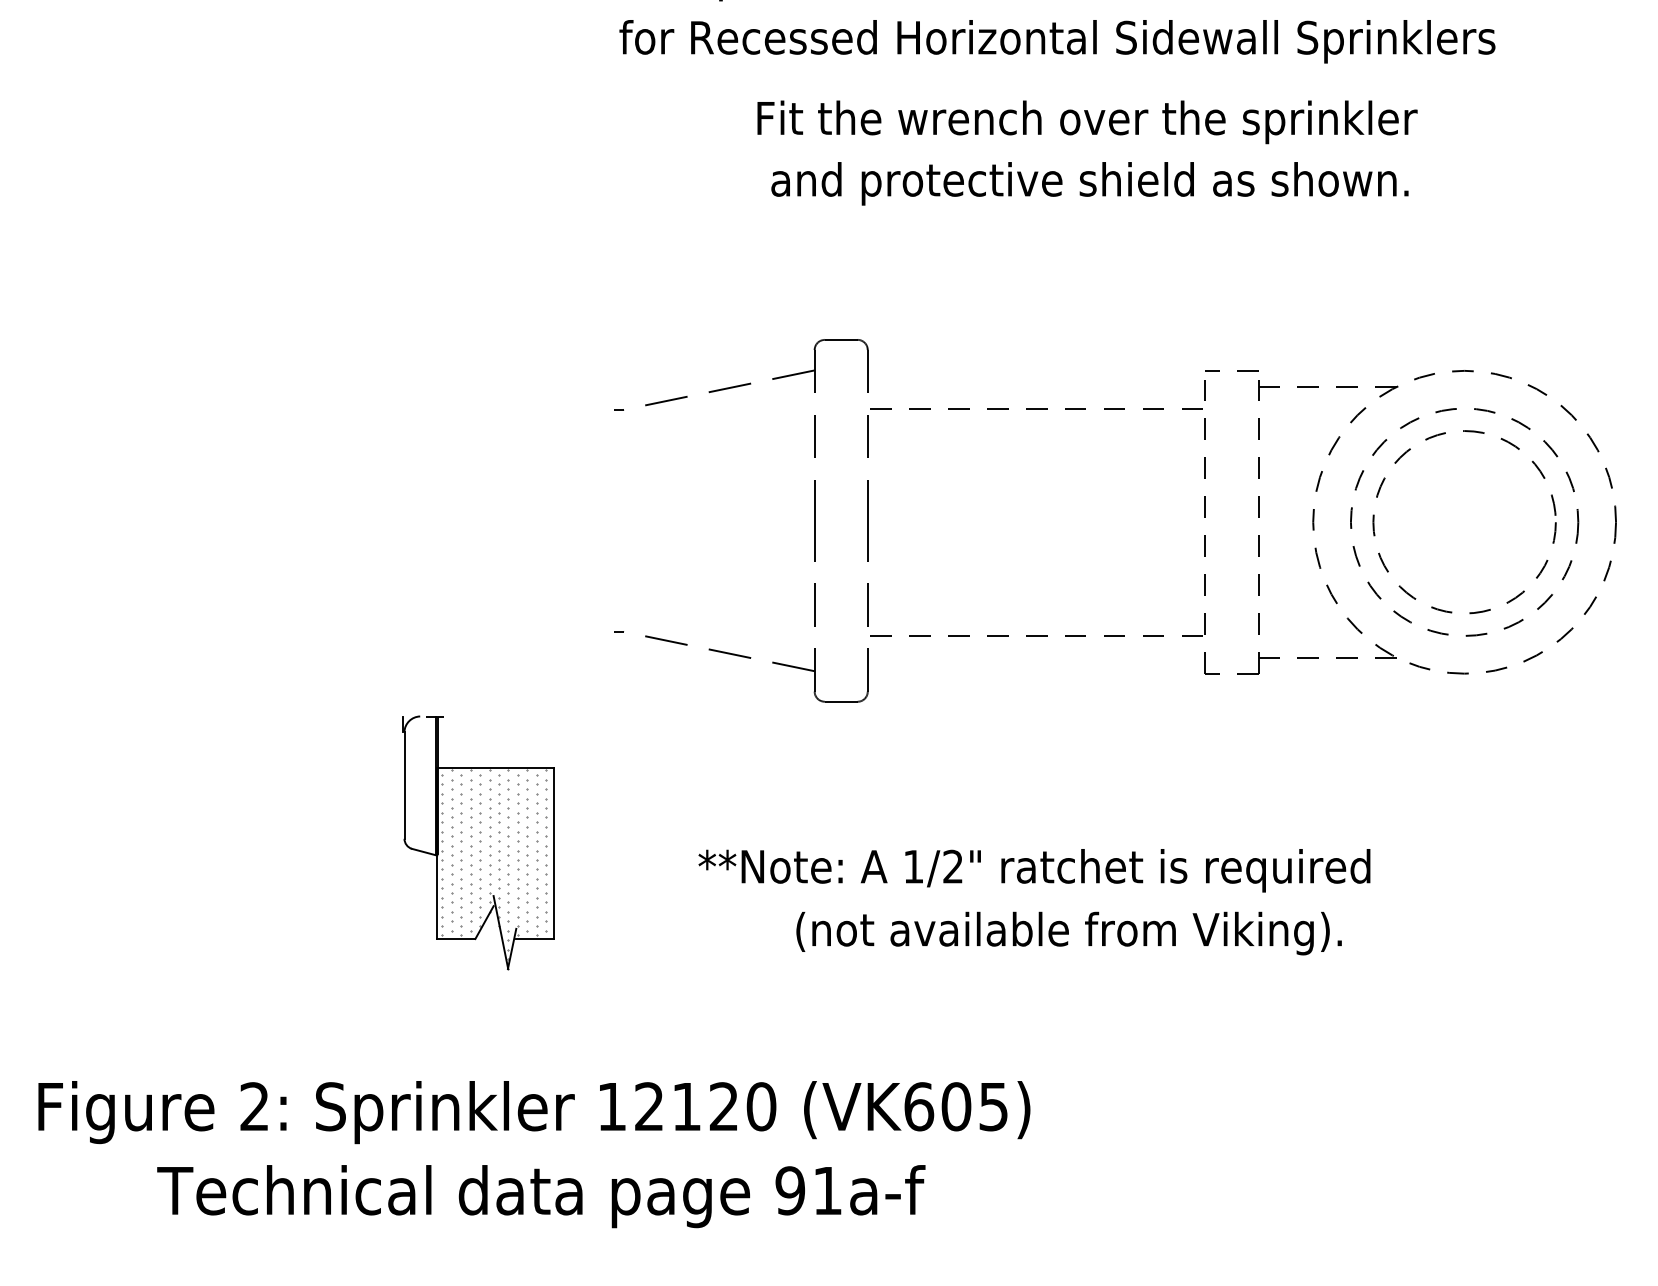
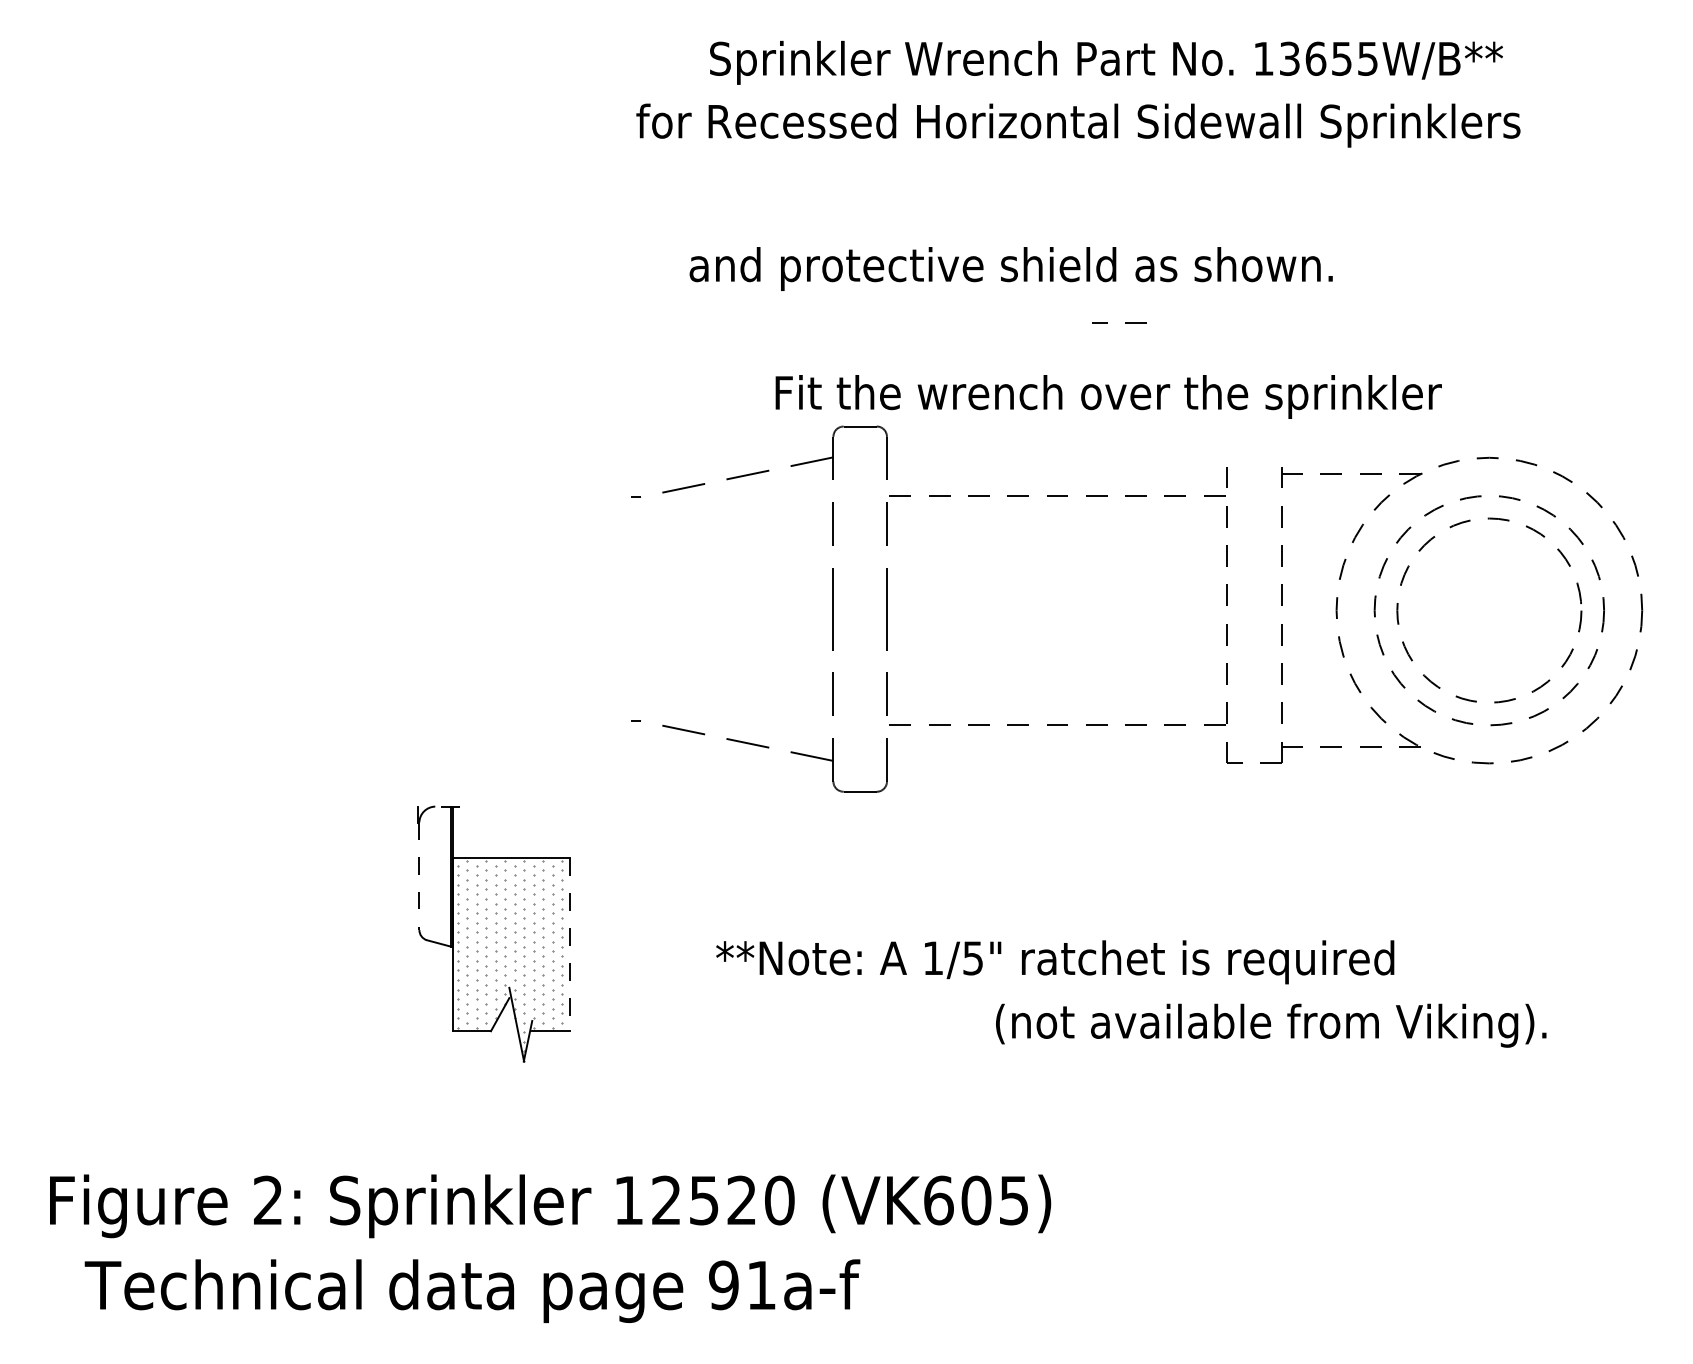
text: (1087, 121) -> (1108, 396), moved
text: (1089, 183) -> (1010, 268), moved
line: (1237, 370) -> (1125, 322), moved
line: (404, 785) -> (419, 876), solid -> dashed
line: (554, 854) -> (570, 945), solid -> dashed
text: (952, 866) -> (972, 958), 1/2" -> 1/5"
text: (1069, 933) -> (1271, 1025), moved
text: (686, 1106) -> (704, 1200), 12120 -> 12520
text: (541, 1195) -> (472, 1290), moved

